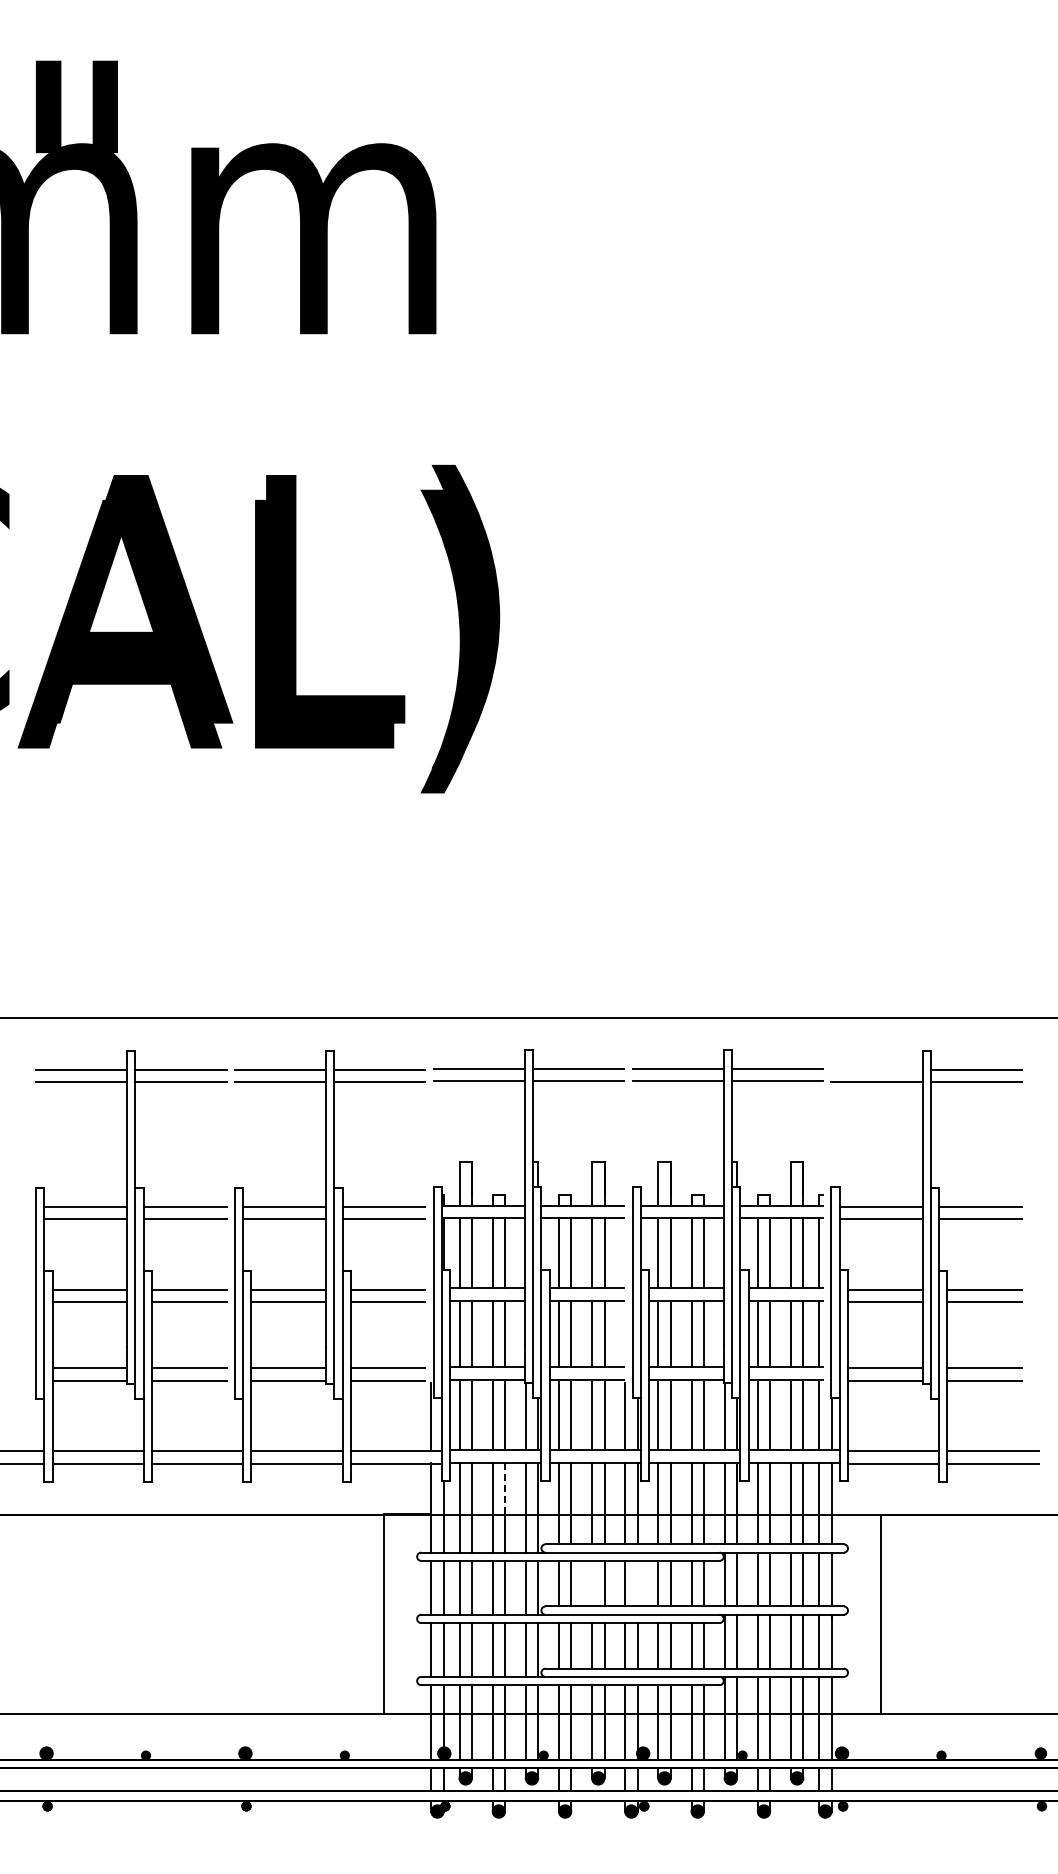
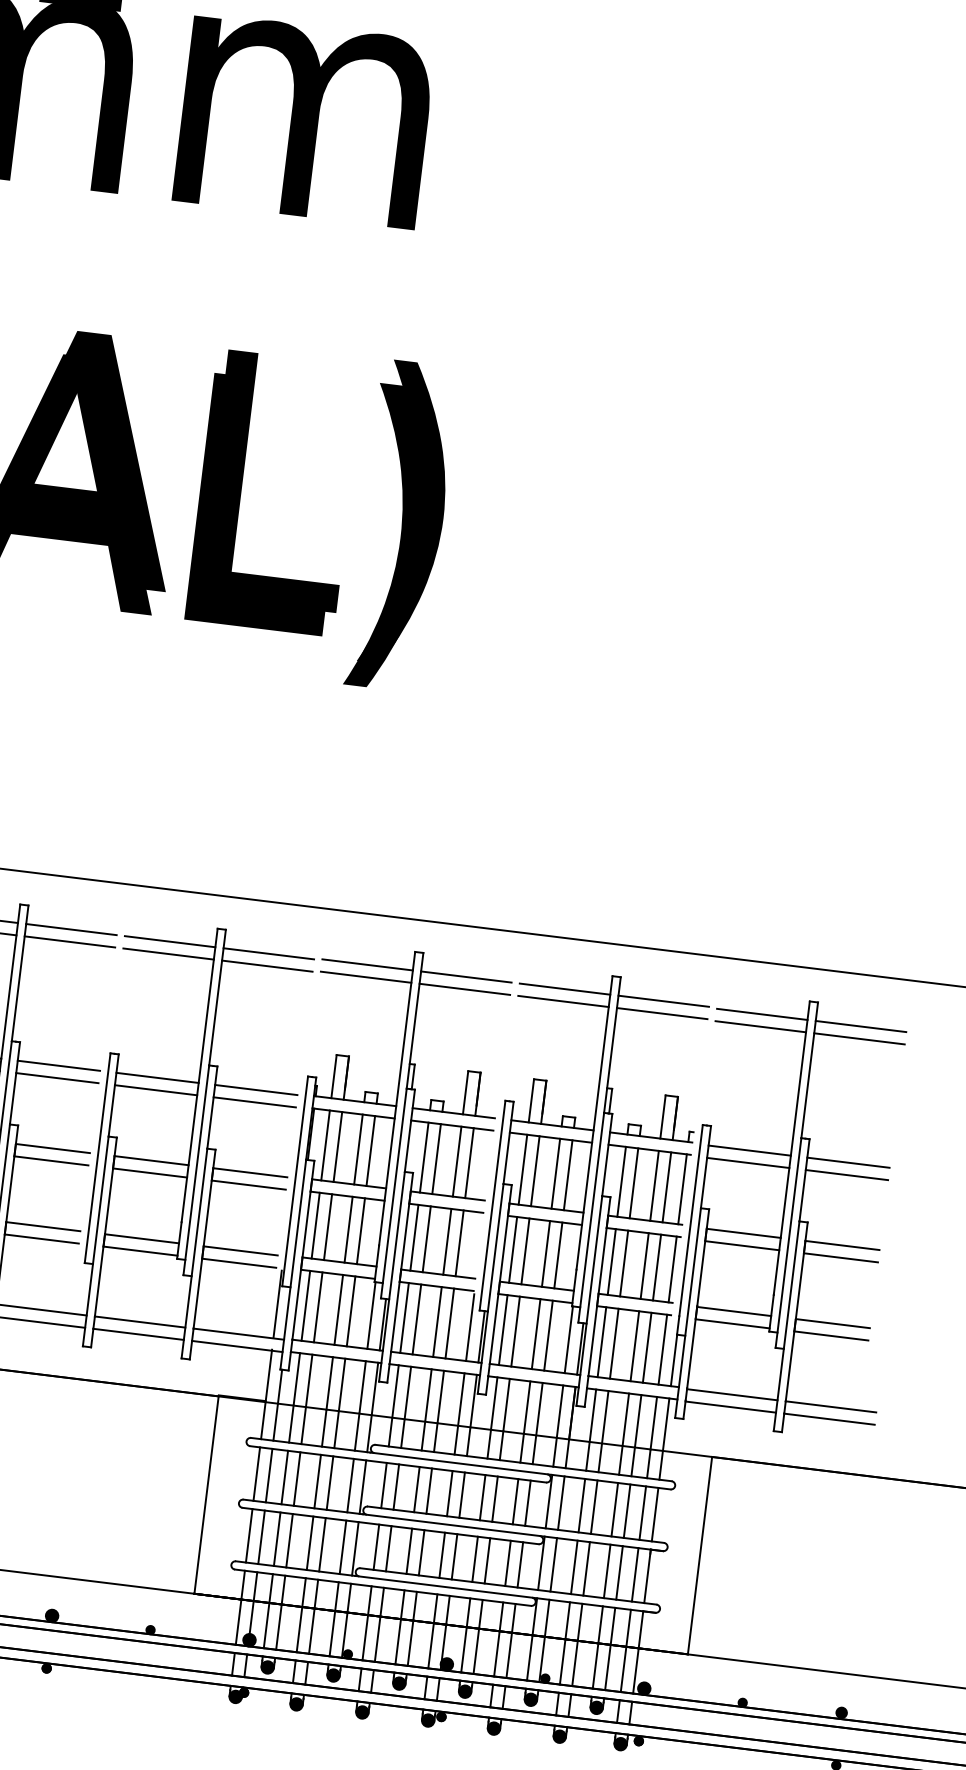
line: (876, 1069) -> (761, 1013), added
line: (505, 1489) -> (342, 1385), dashed -> solid
line: (592, 1583) -> (417, 1489), added
line: (637, 1583) -> (461, 1494), added

